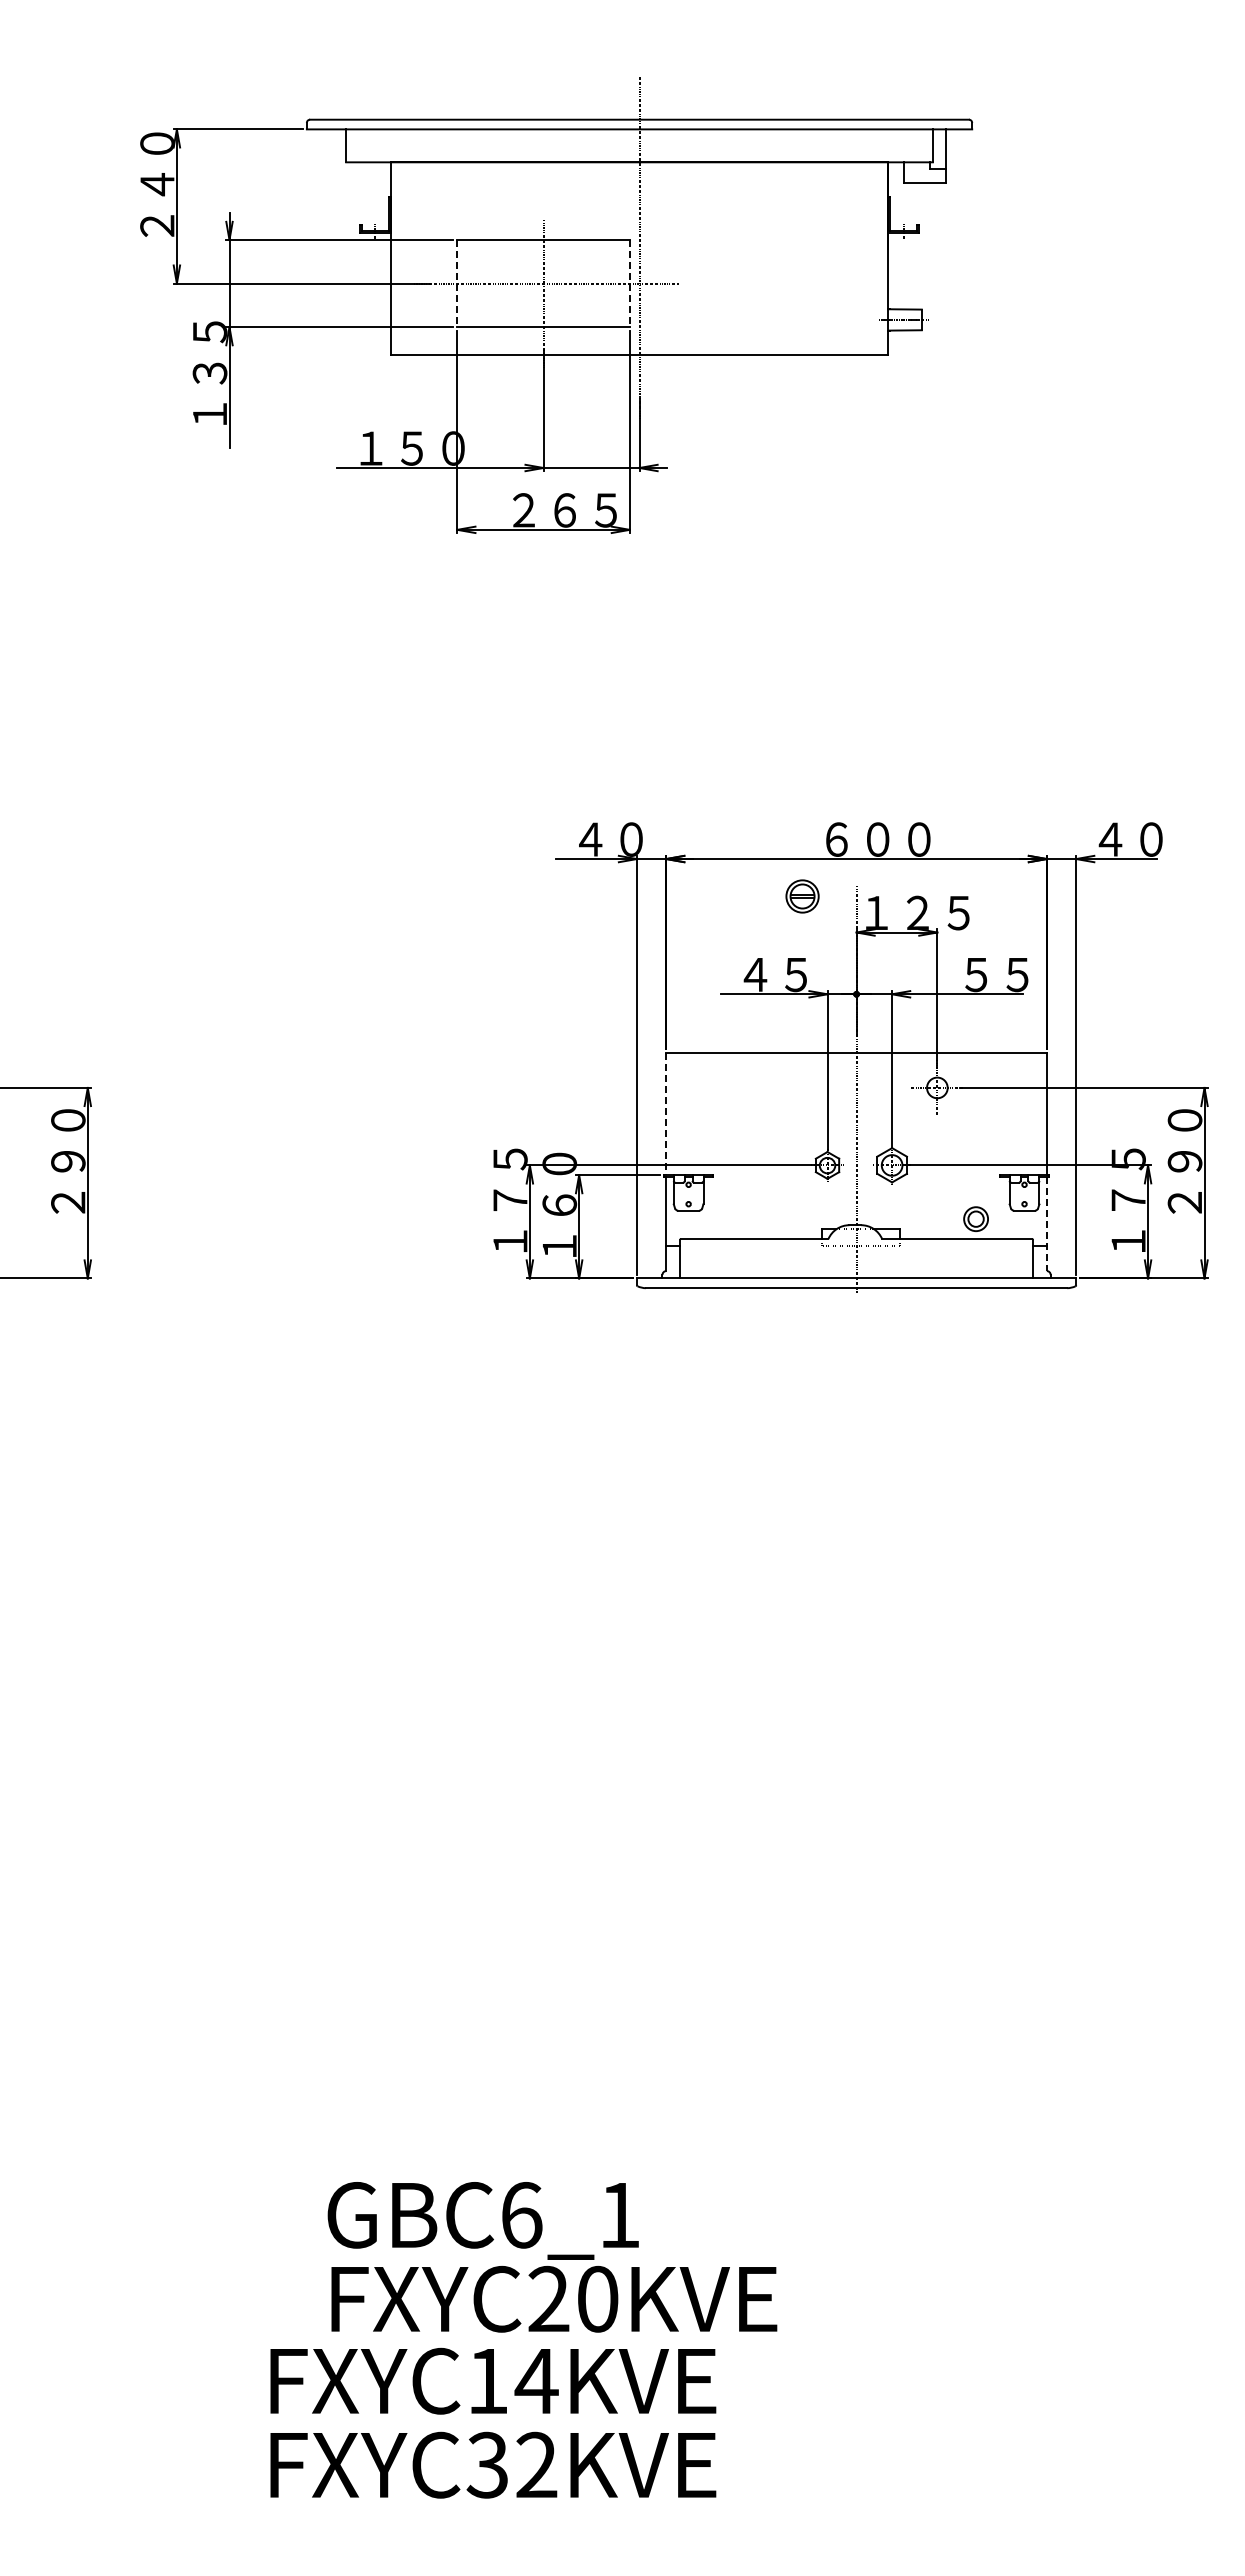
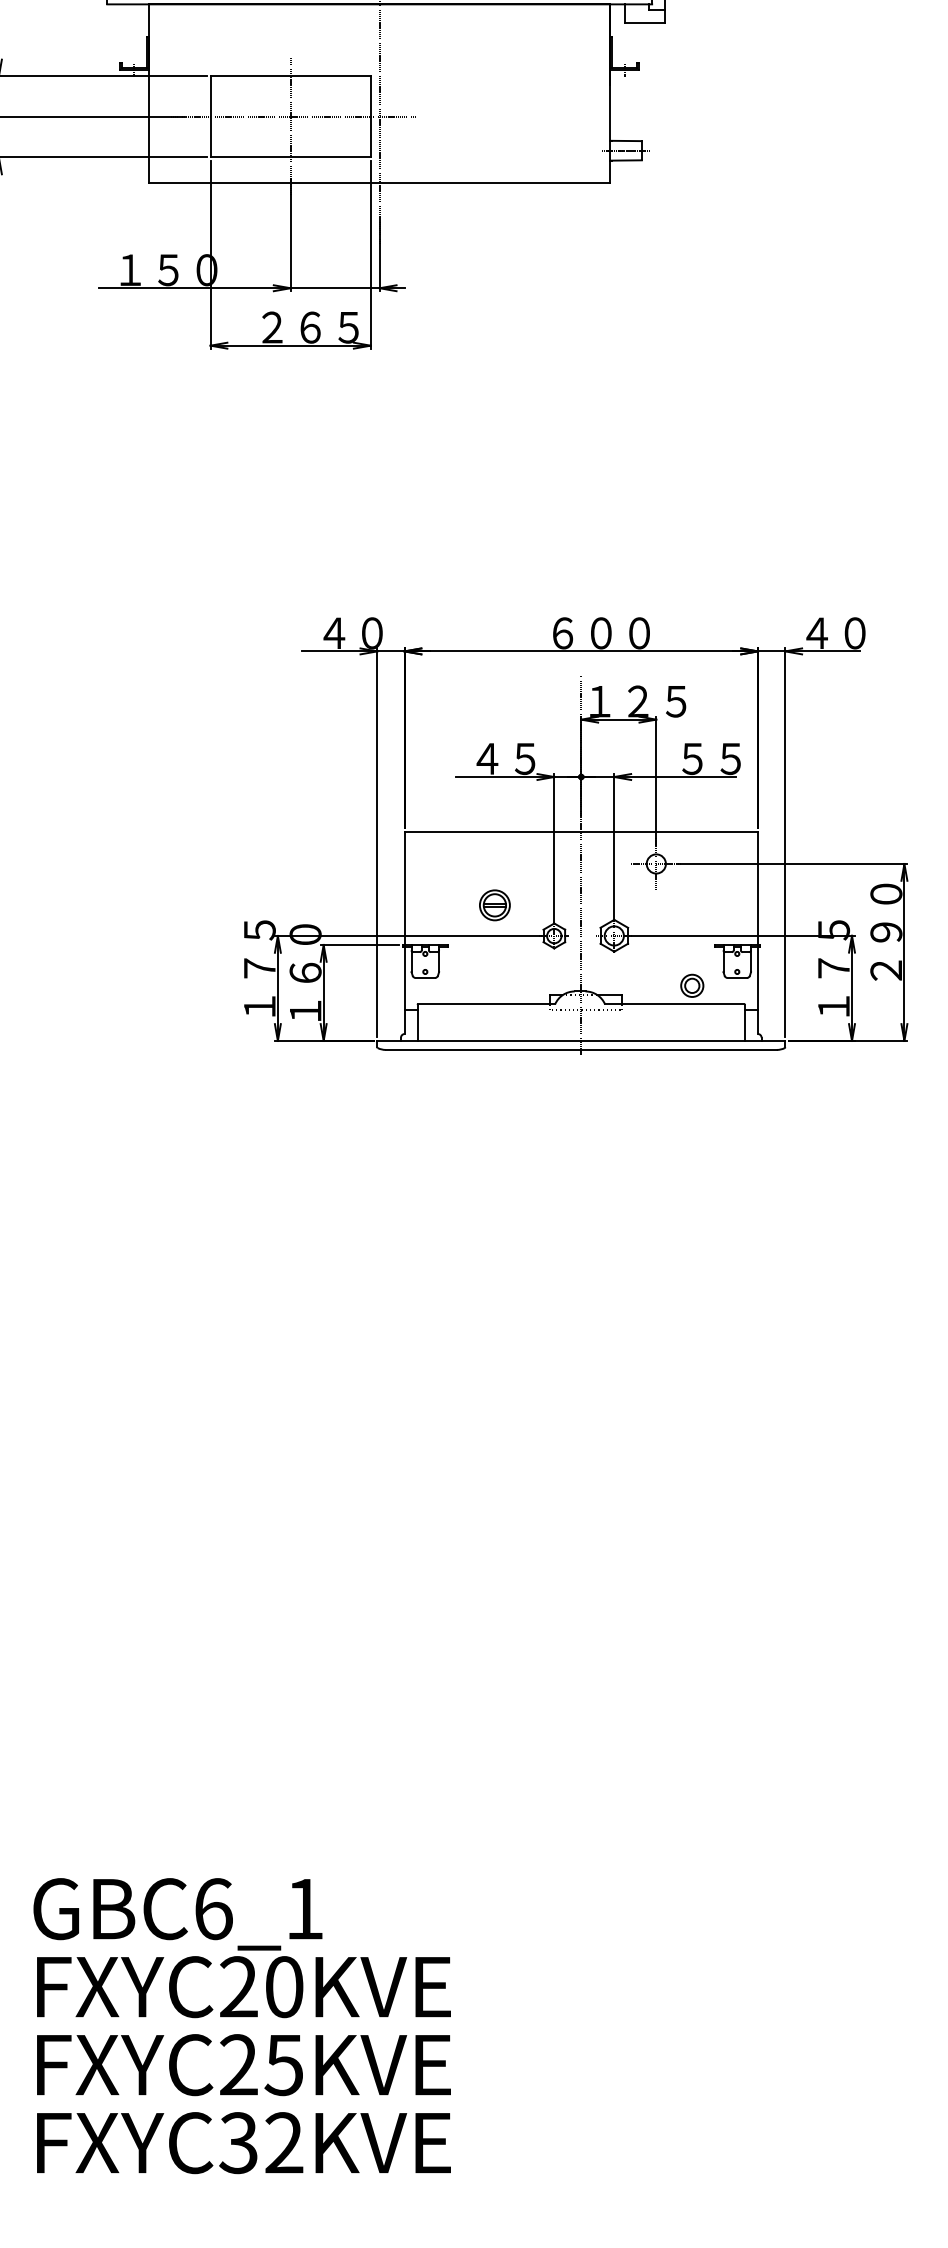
line: (457, 283) -> (210, 116), dashed -> solid
line: (629, 283) -> (370, 116), dashed -> solid
part: (802, 896) -> (494, 905), moved
line: (666, 1114) -> (404, 888), dashed -> solid
line: (1046, 1224) -> (757, 990), dashed -> solid
text: (552, 2257) -> (242, 1948), moved
text: (512, 2380) -> (261, 2064), FXYC14KVE -> FXYC25KVE

